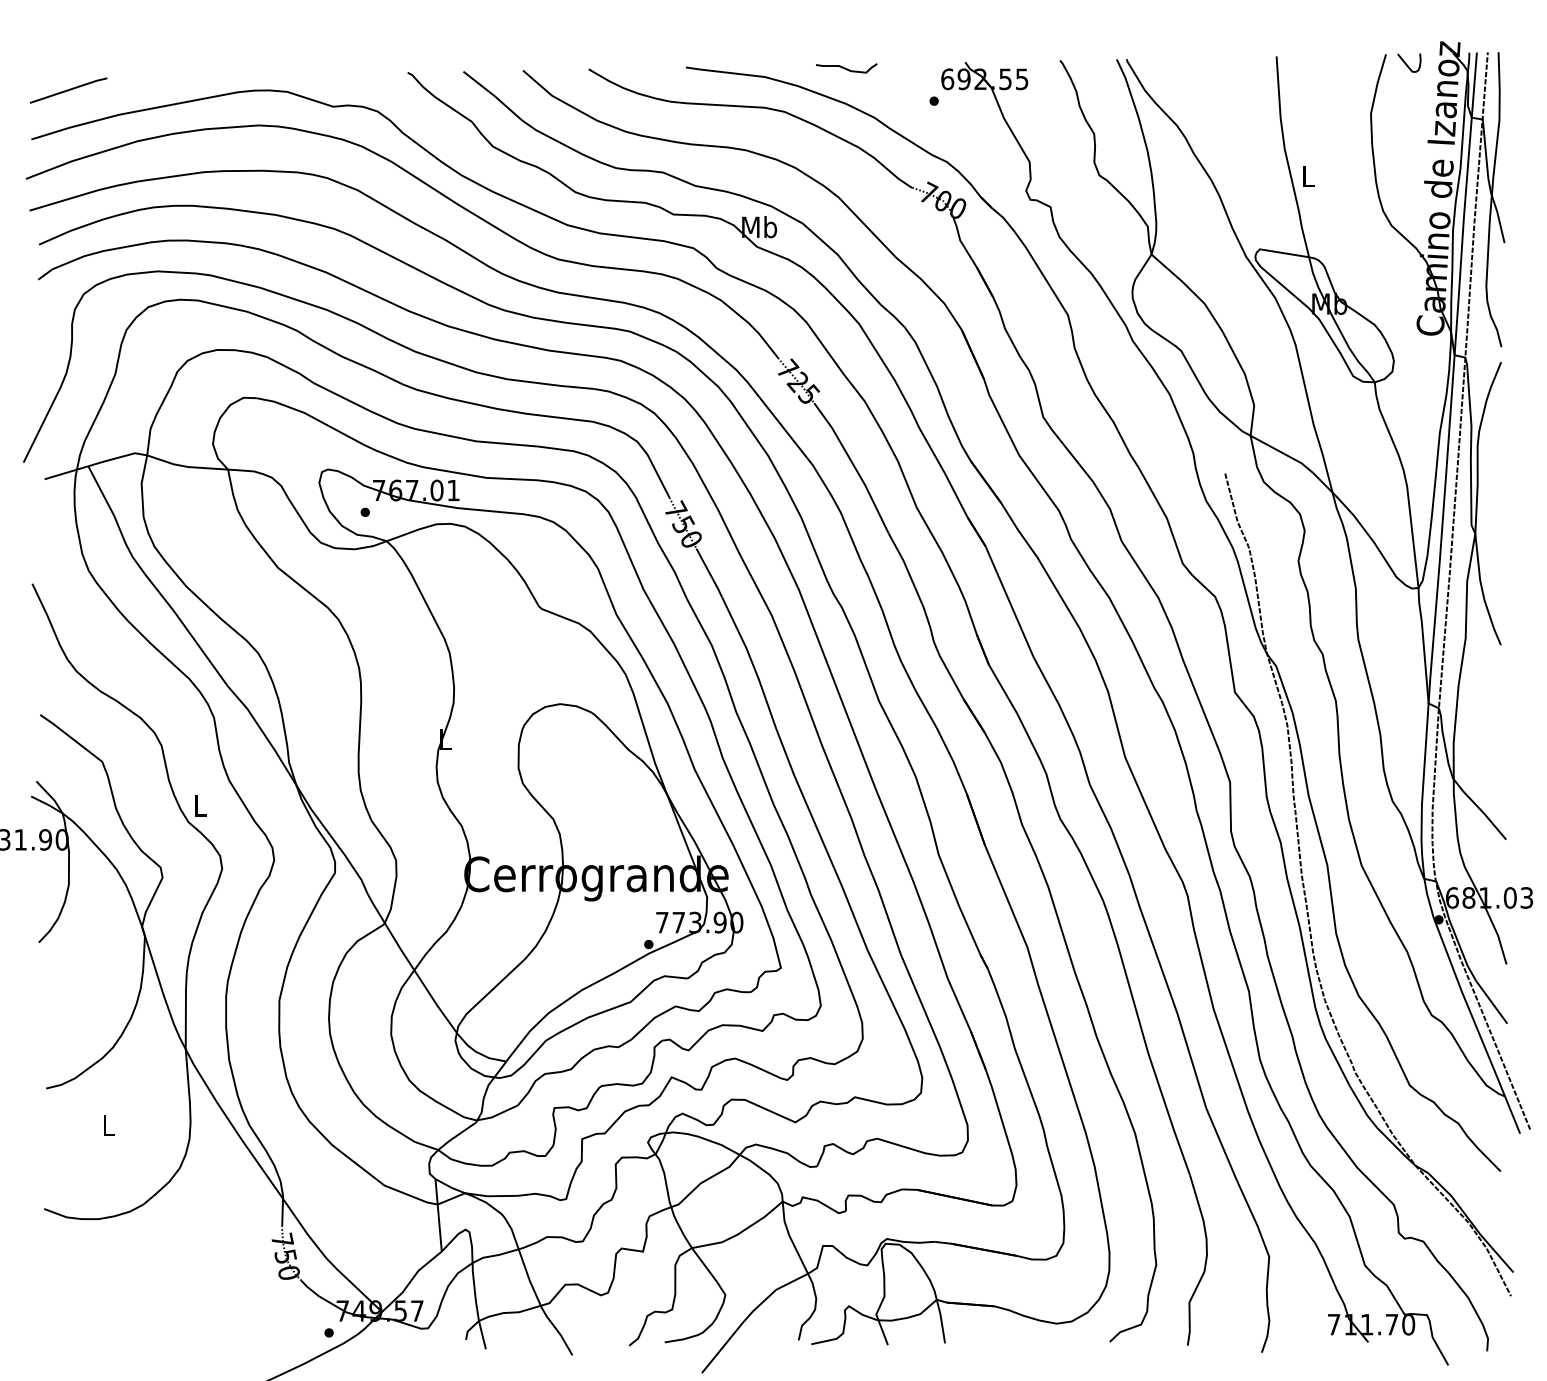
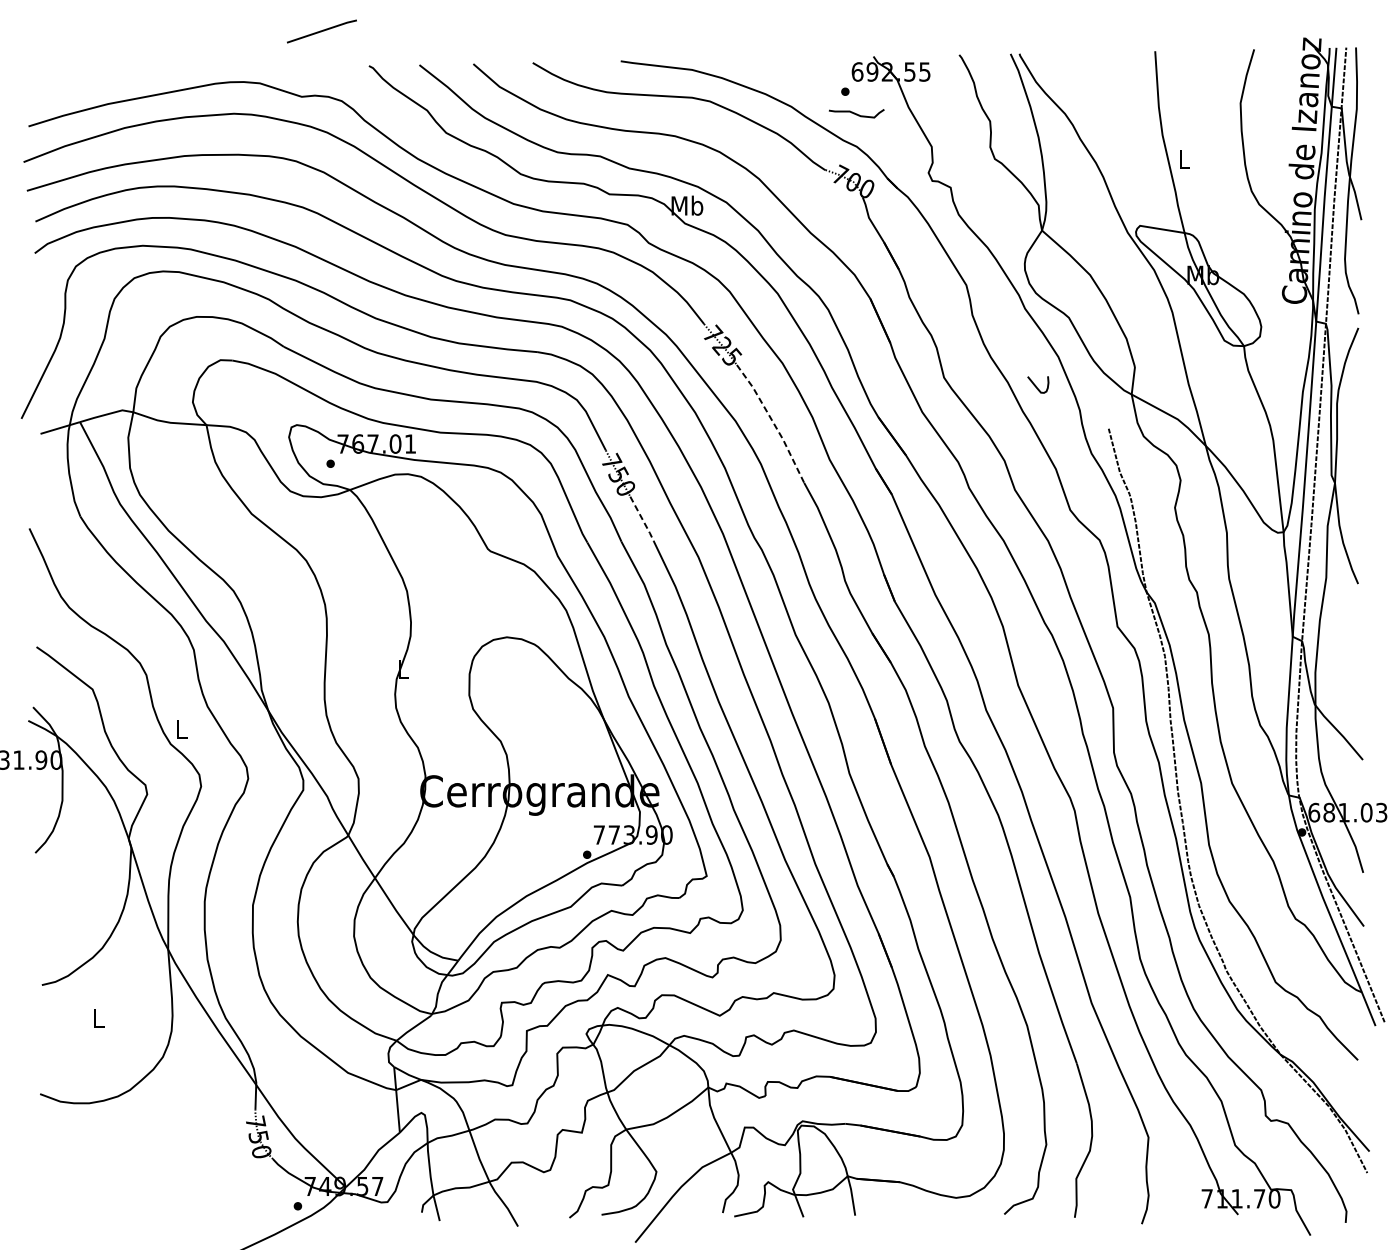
curve: (1407, 64) -> (1036, 386), moved
curve: (846, 68) -> (856, 113), moved
line: (68, 90) -> (321, 31), moved
line: (854, 466) -> (773, 422), solid -> dashed
line: (710, 574) -> (642, 520), solid -> dashed

